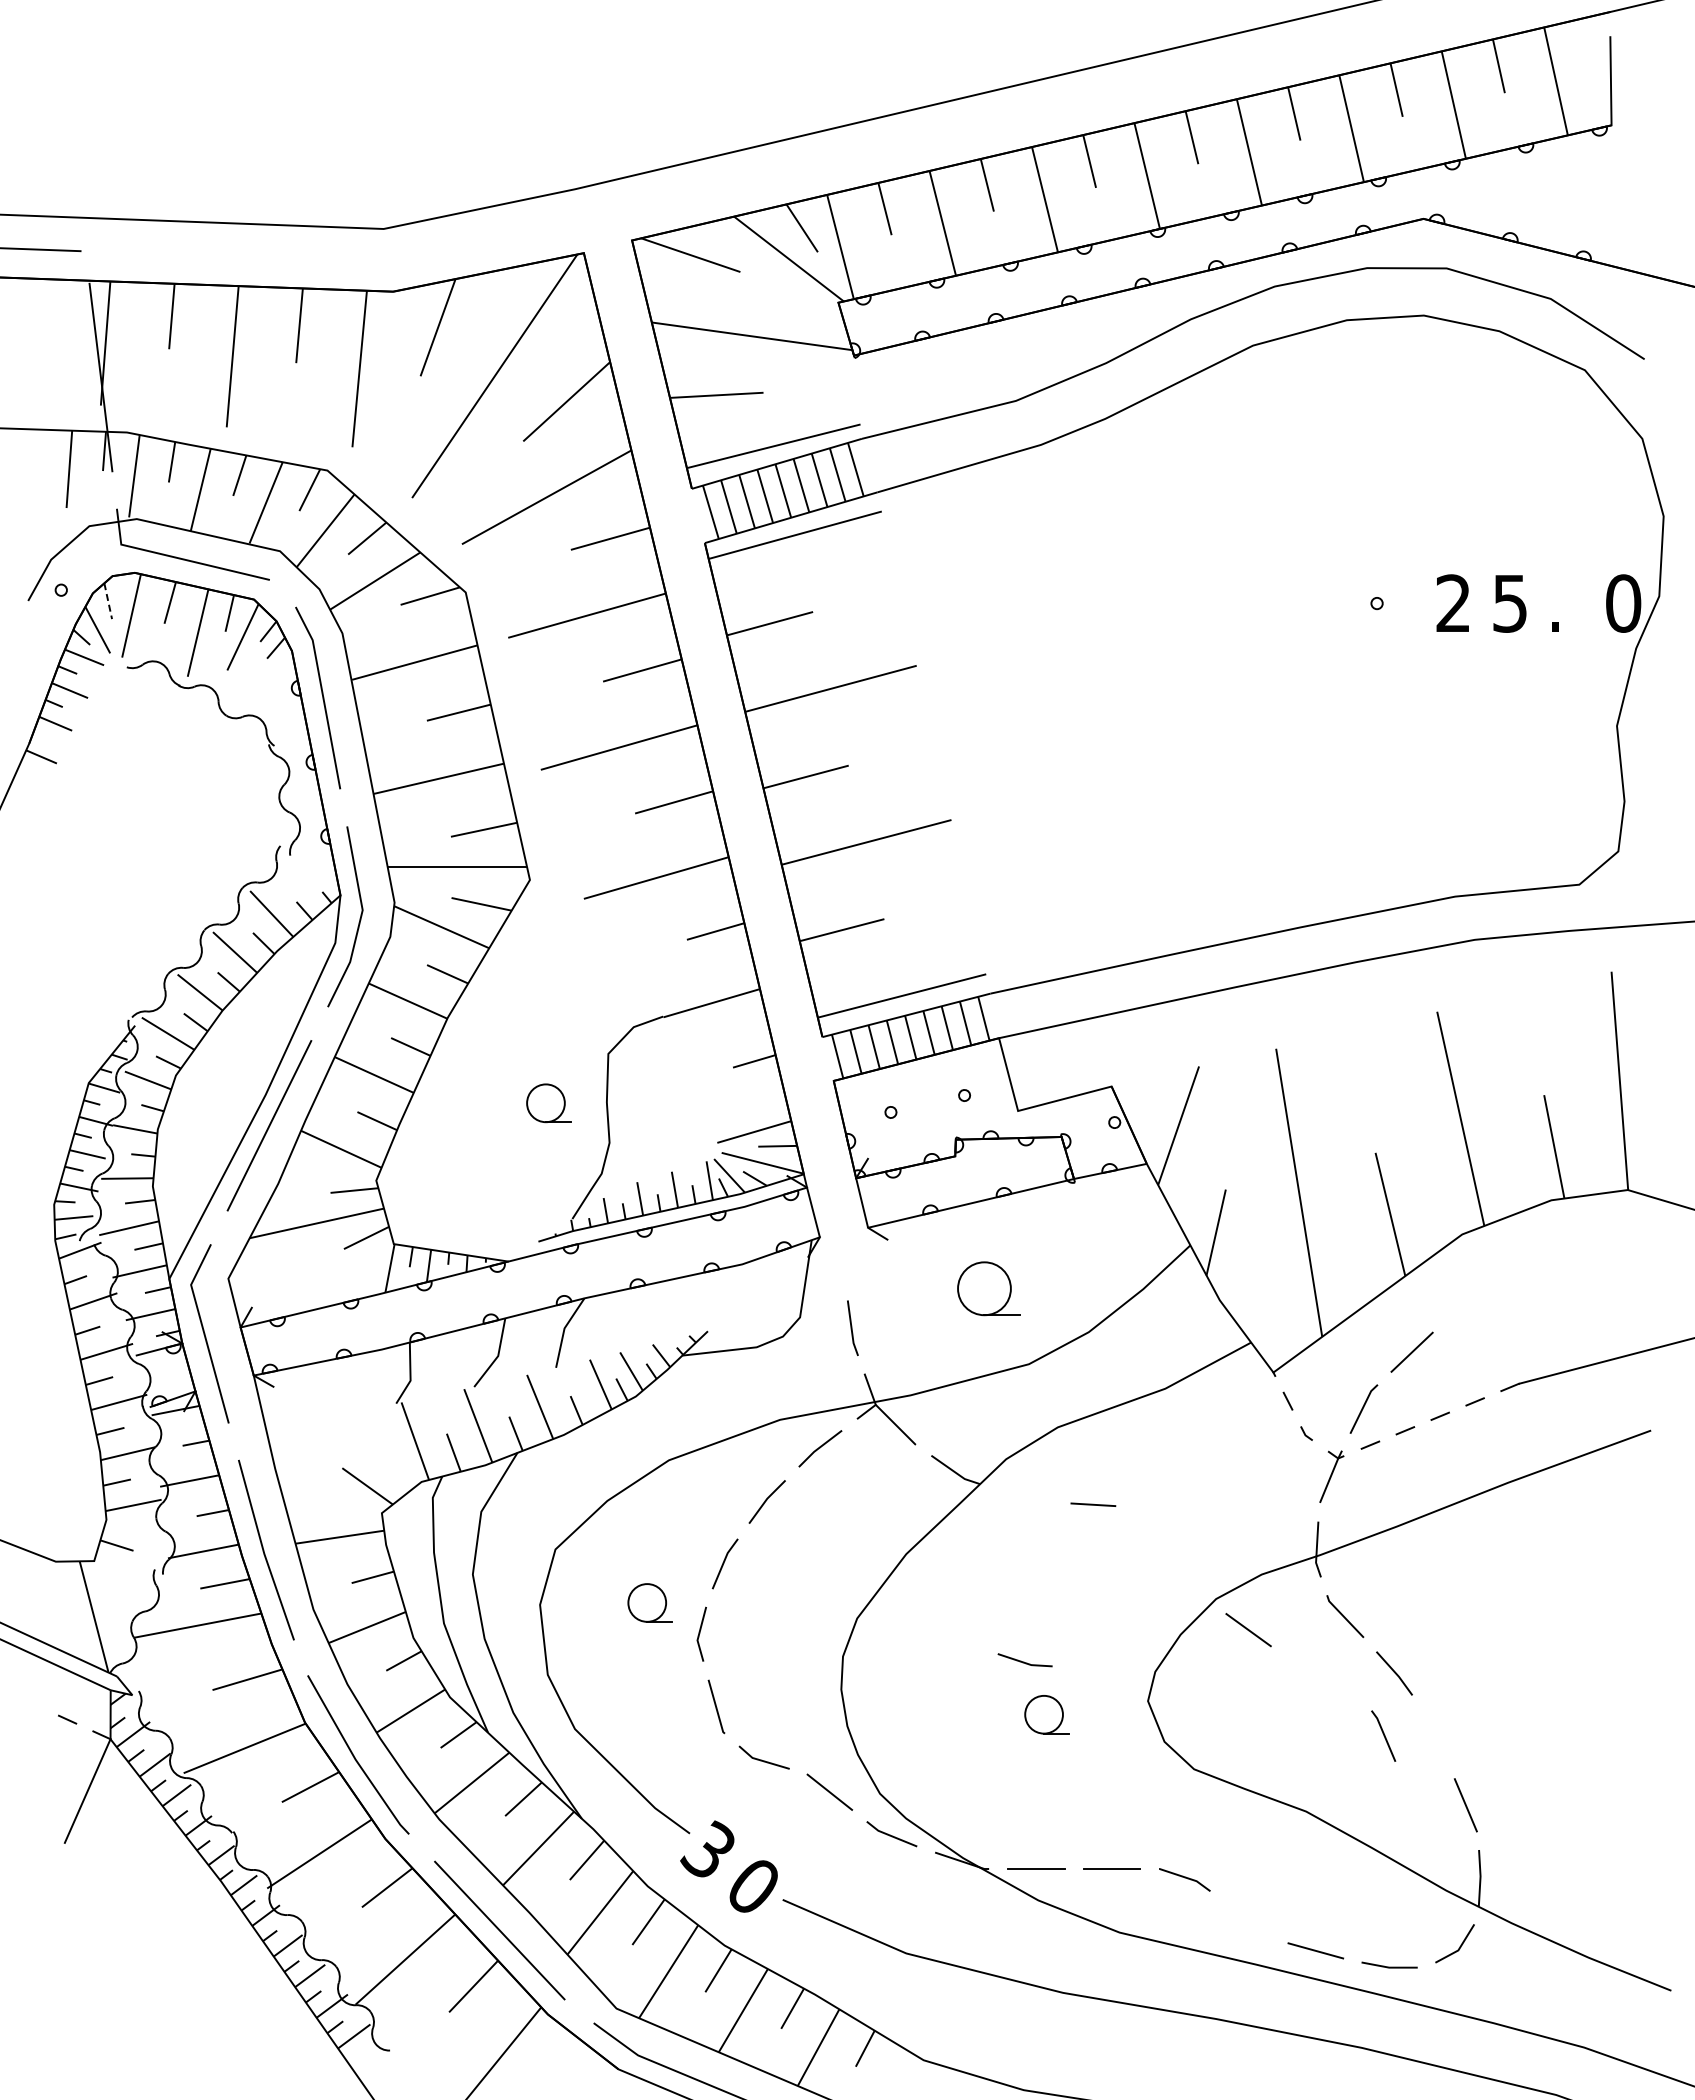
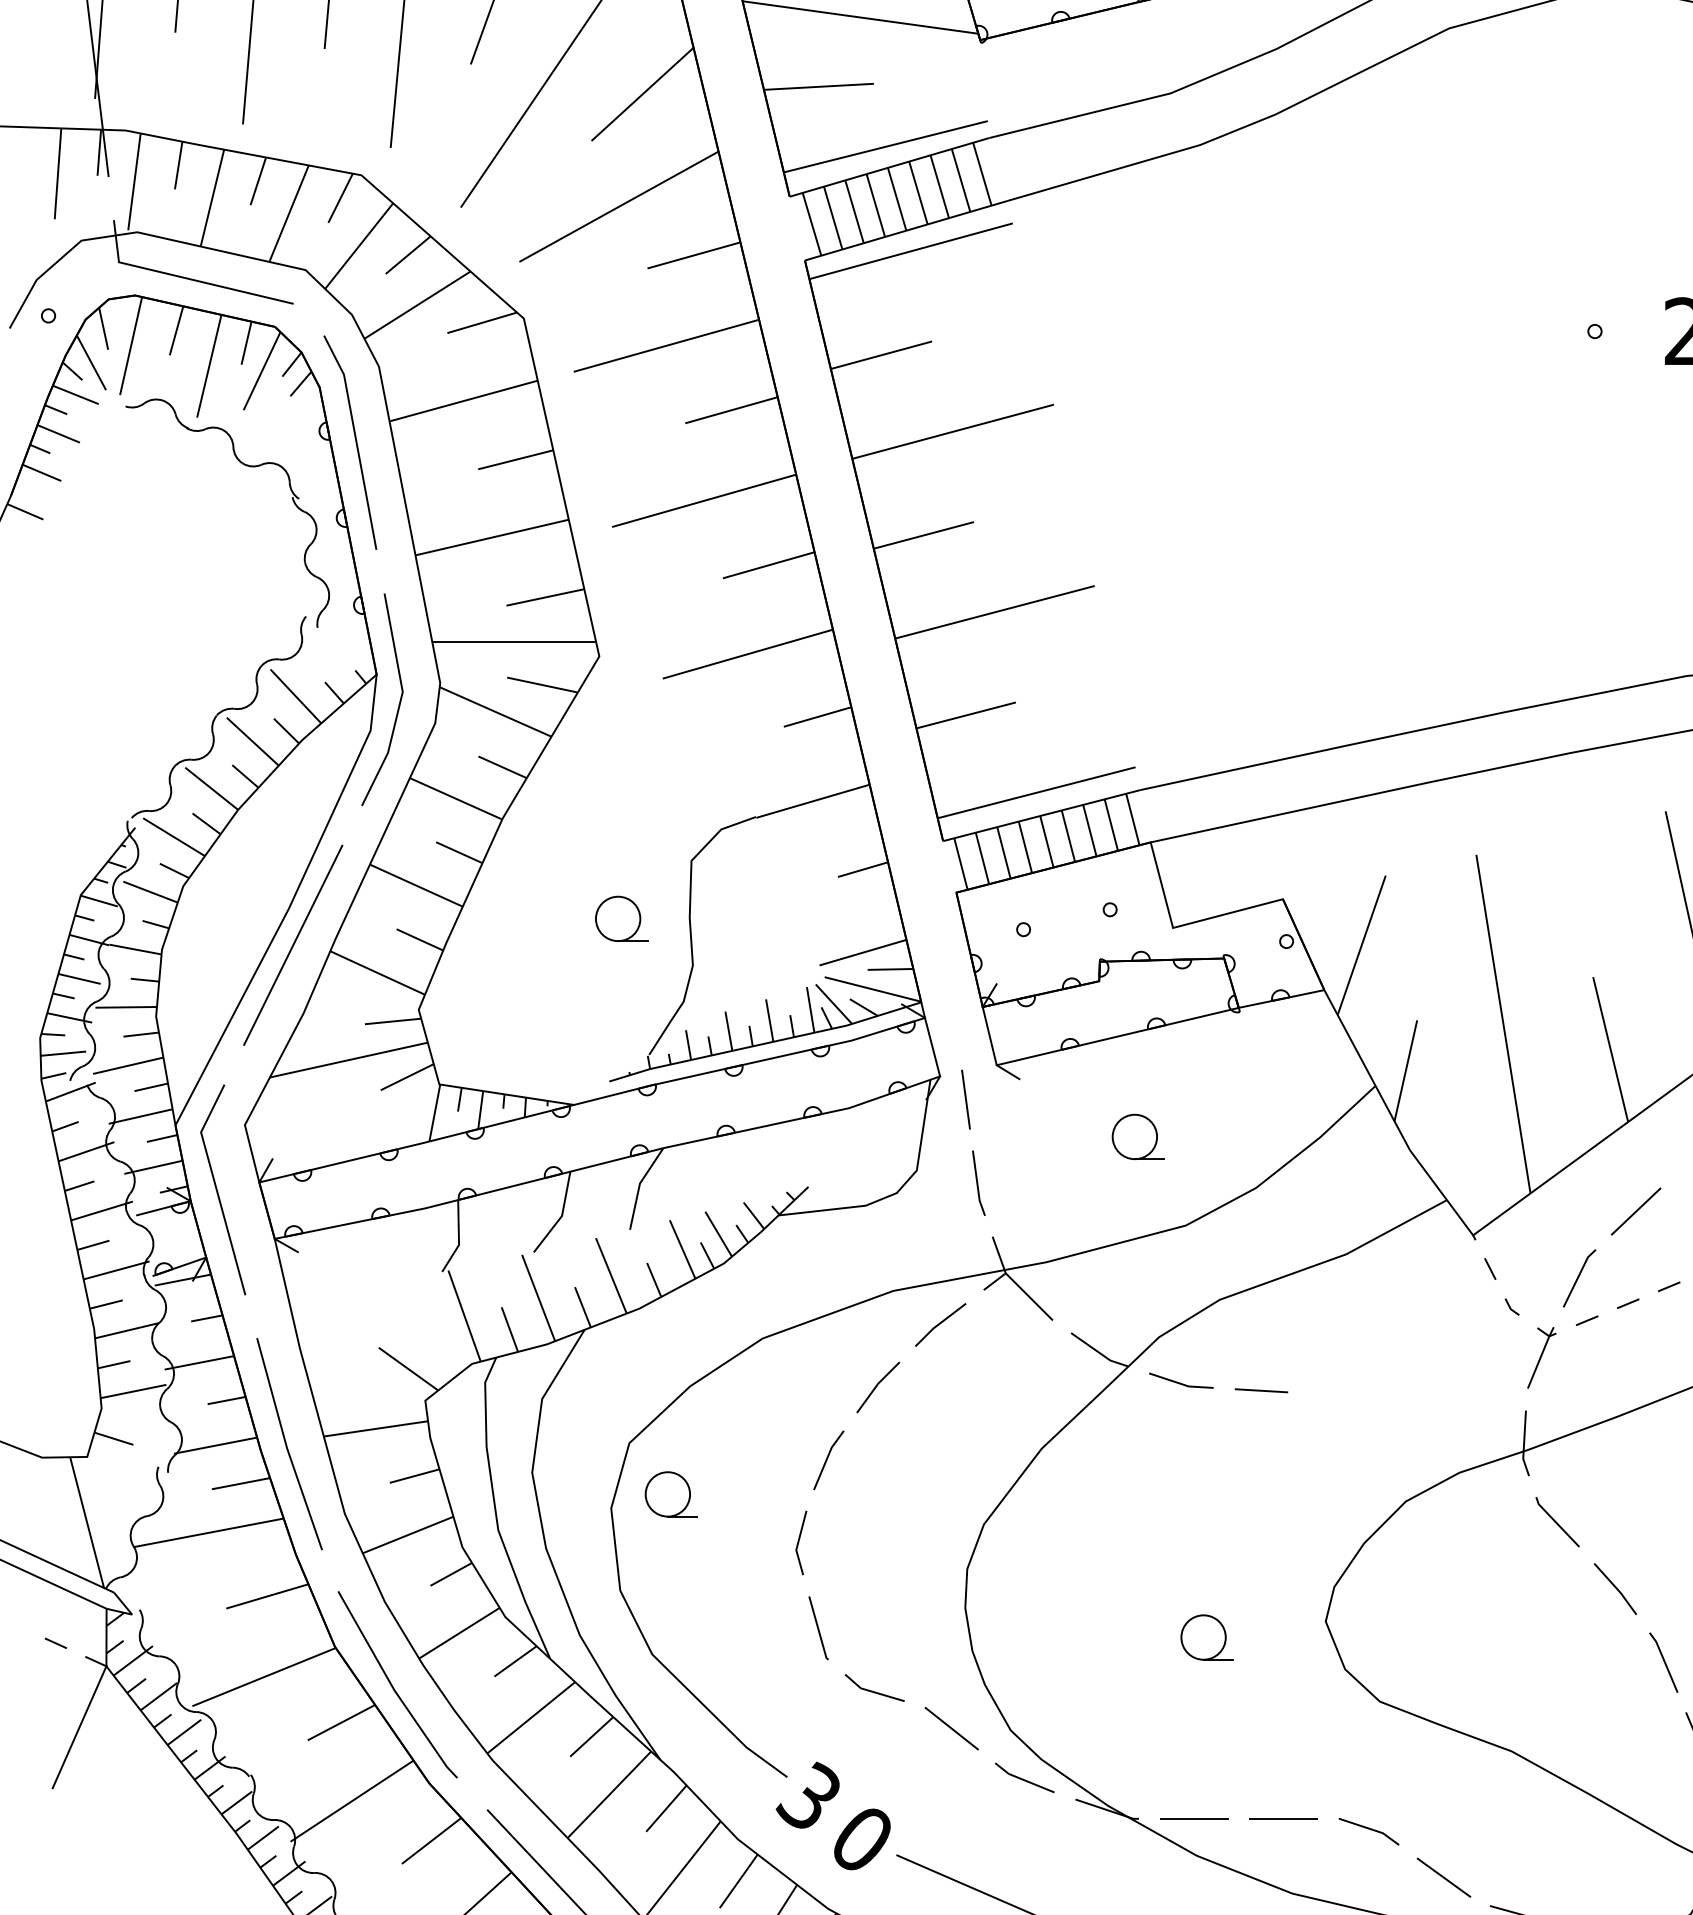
line: (108, 601) -> (104, 329), dashed -> solid
line: (841, 1256) -> (965, 1098), added
part: (988, 1288) -> (1138, 1136), size x0.71
part: (649, 1602) -> (670, 1493), moved
line: (1248, 1630) -> (1443, 1878), moved
line: (1024, 1661) -> (1180, 1382), moved
line: (1383, 1735) -> (1663, 1661), moved

